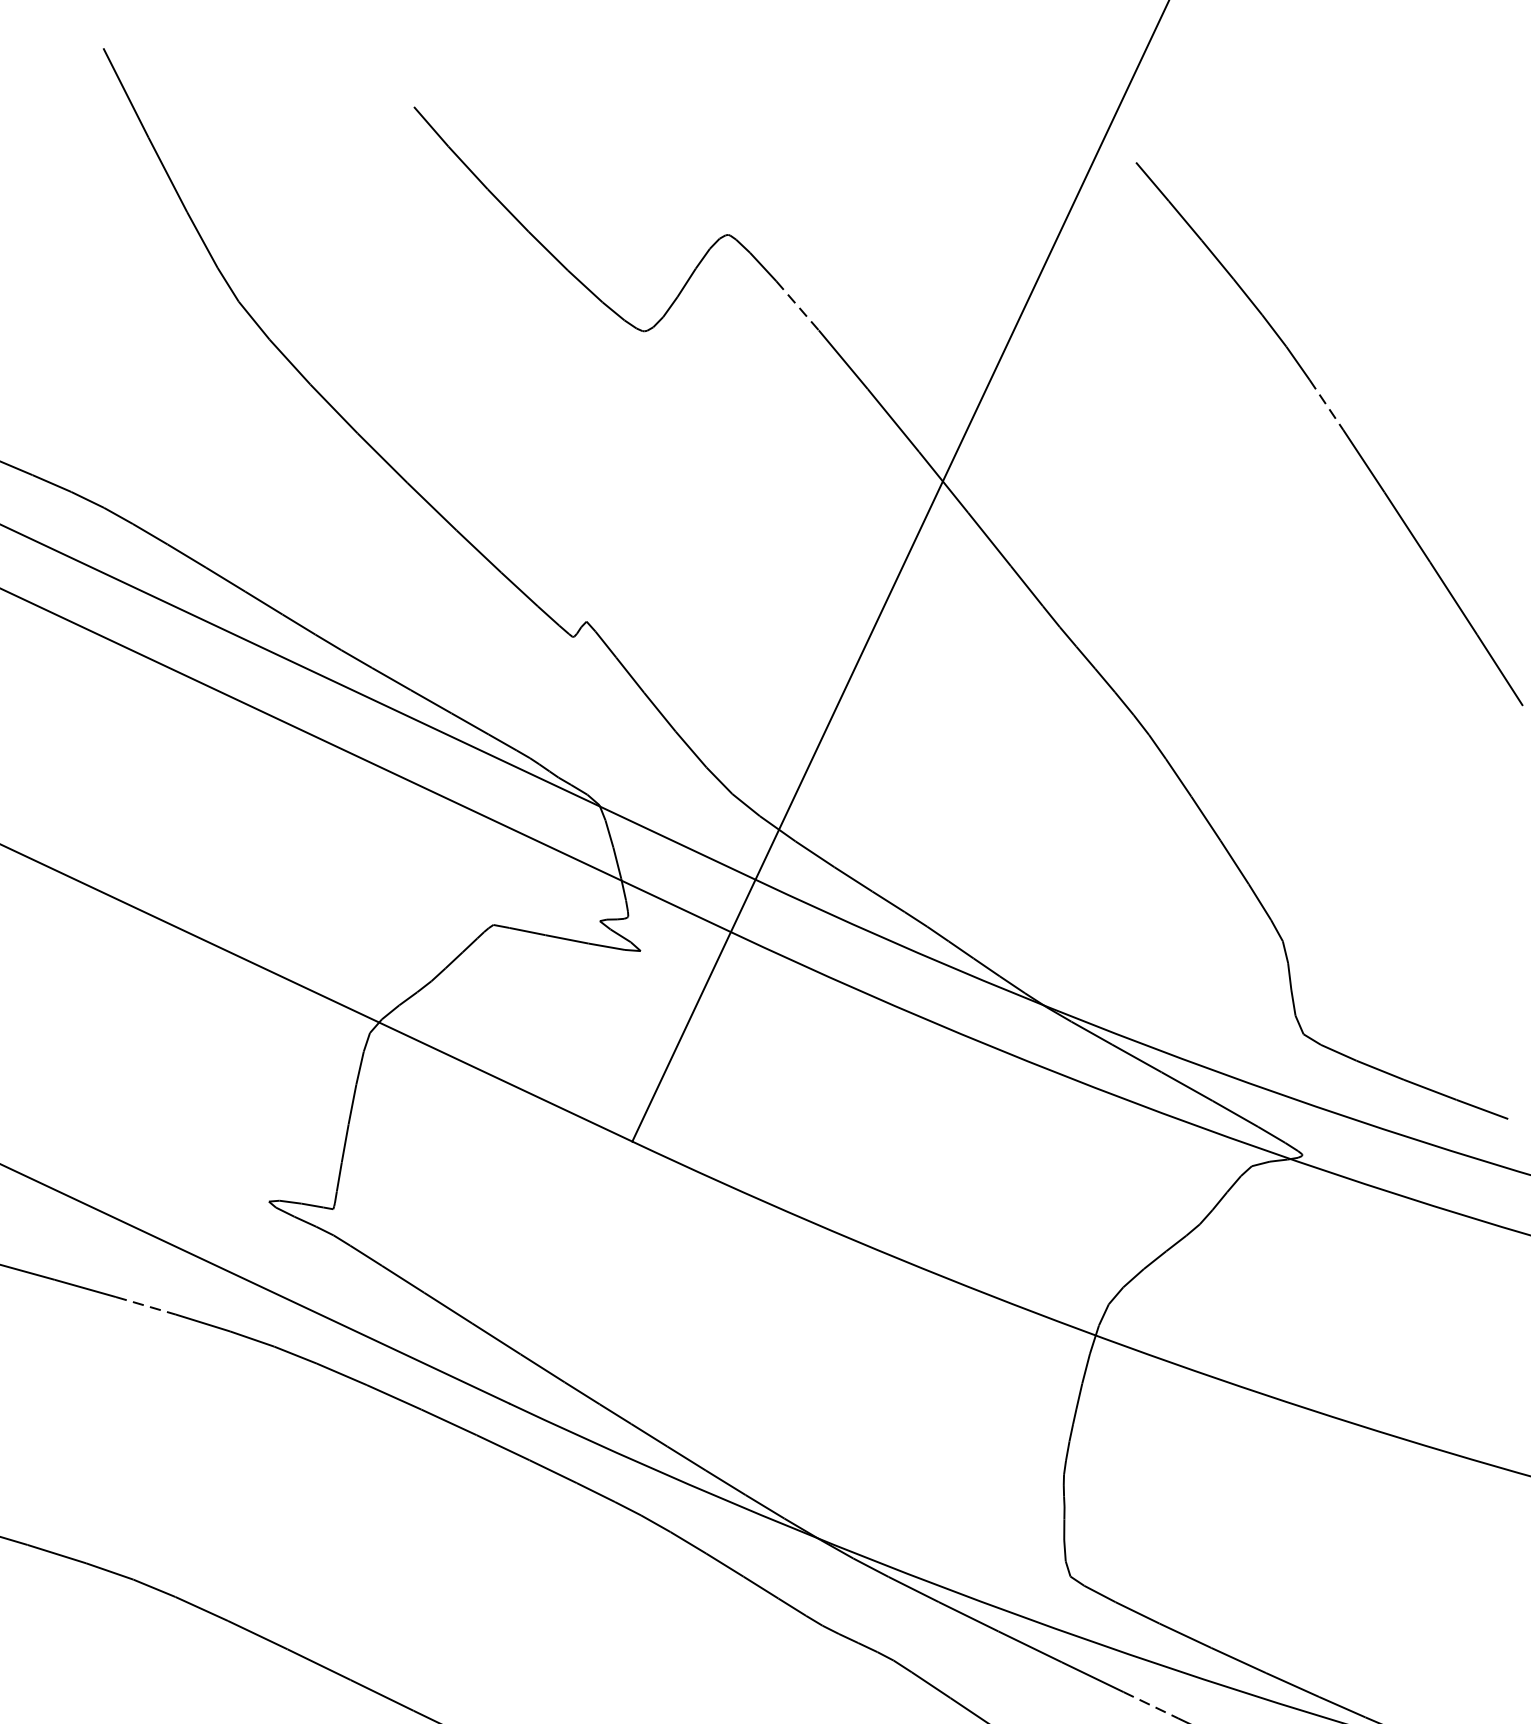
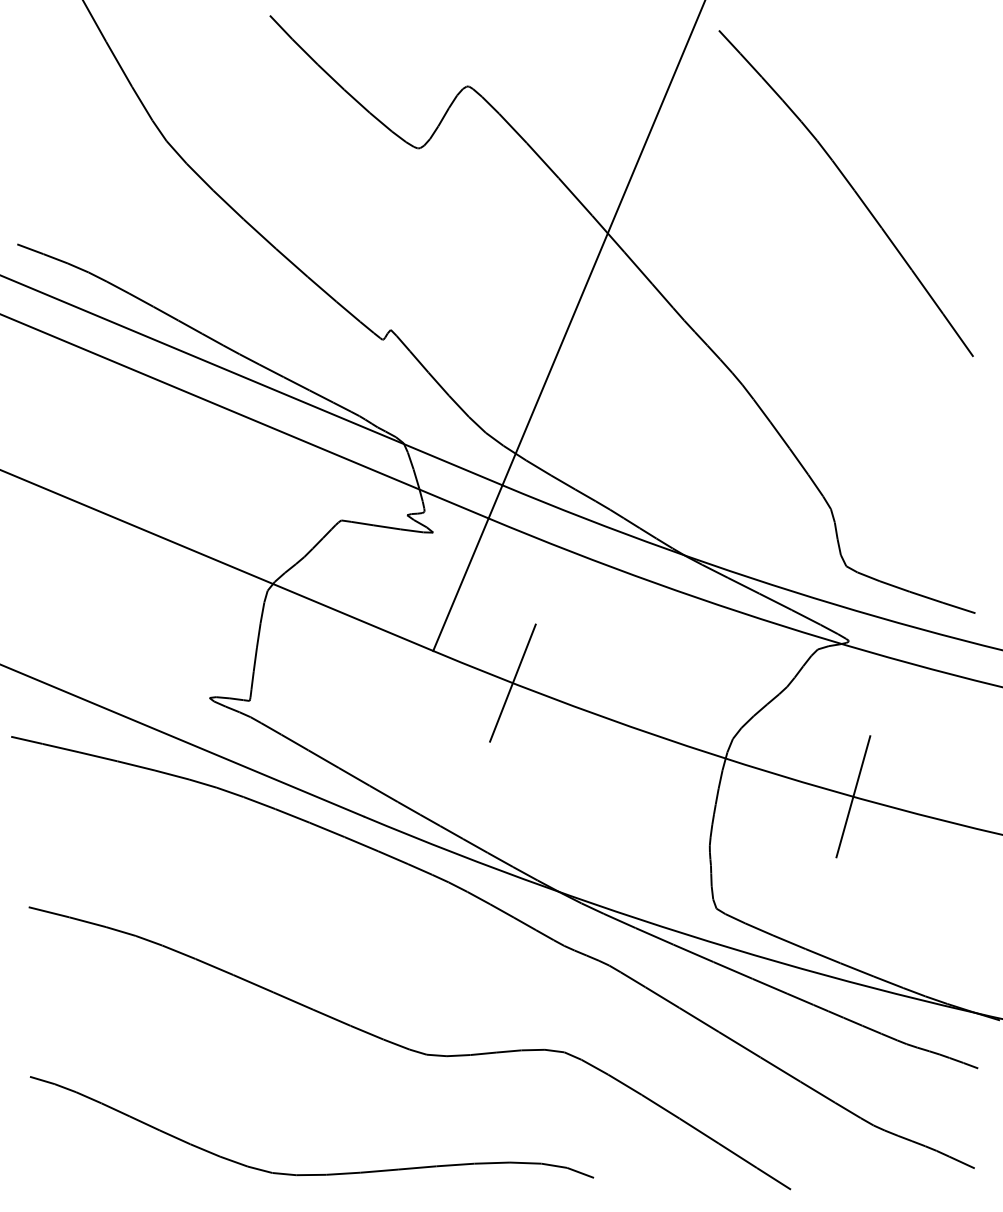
line: (798, 305) -> (513, 128), dashed -> solid
line: (1326, 404) -> (843, 175), dashed -> solid
line: (757, 1197) -> (512, 682), added
line: (146, 1306) -> (136, 766), dashed -> solid
line: (1298, 1405) -> (853, 796), added
line: (1150, 1705) -> (769, 986), dashed -> solid

